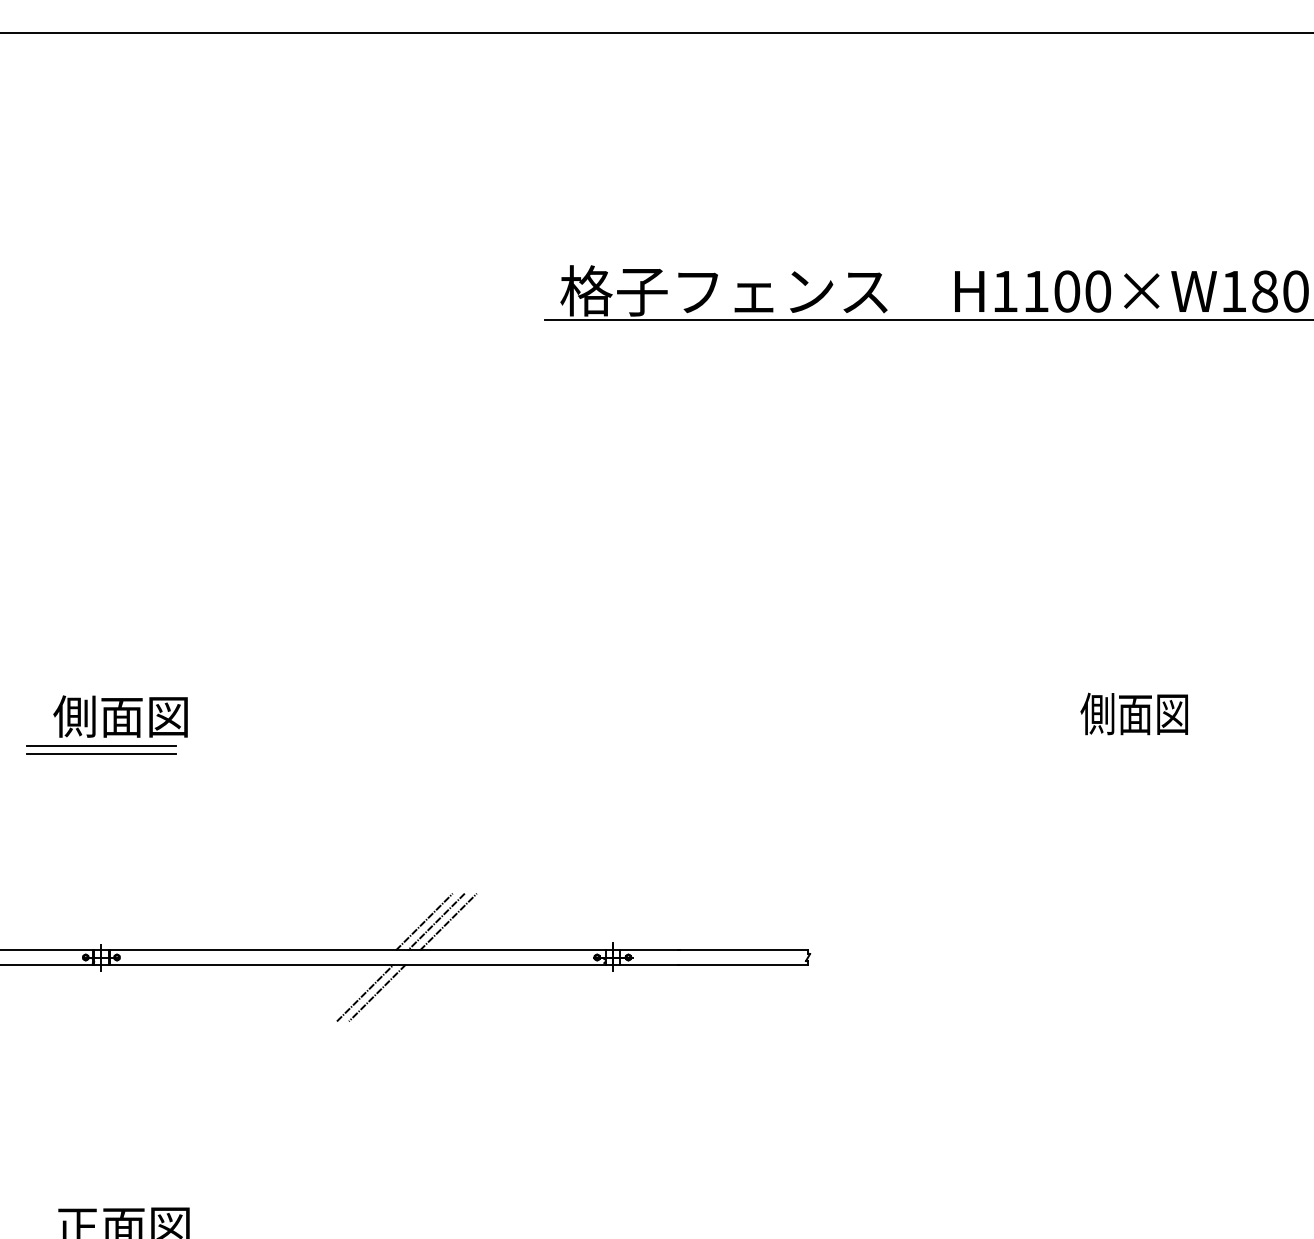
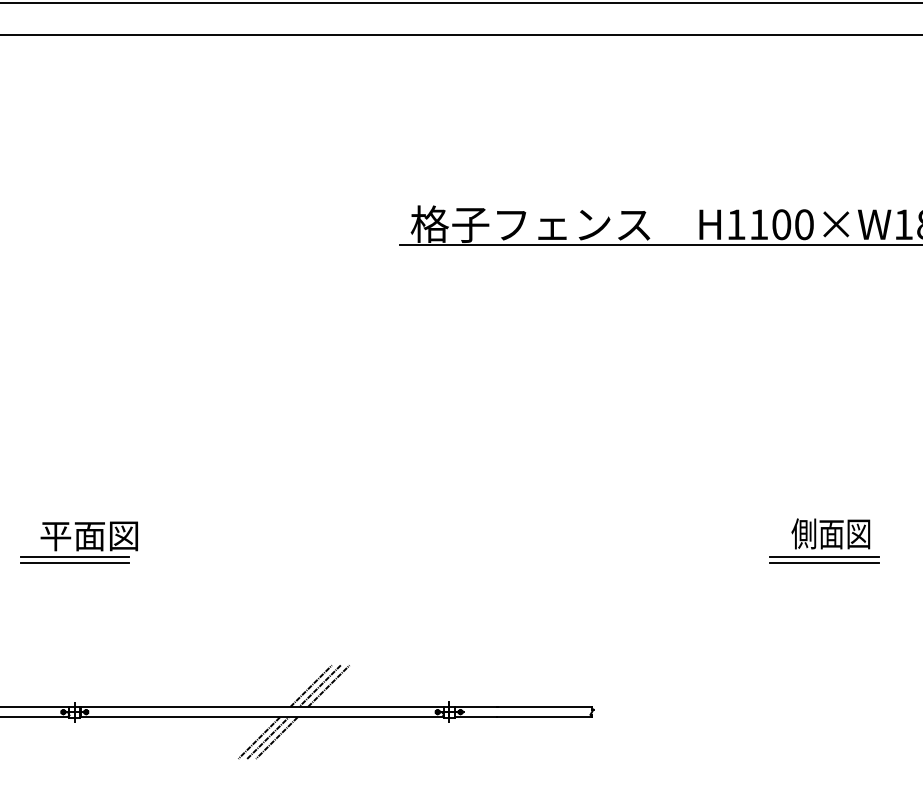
text: (74, 716) -> (55, 535), 側面図 -> 平面図
part: (1125, 749) -> (824, 559), added
line: (352, 992) -> (258, 737), added

